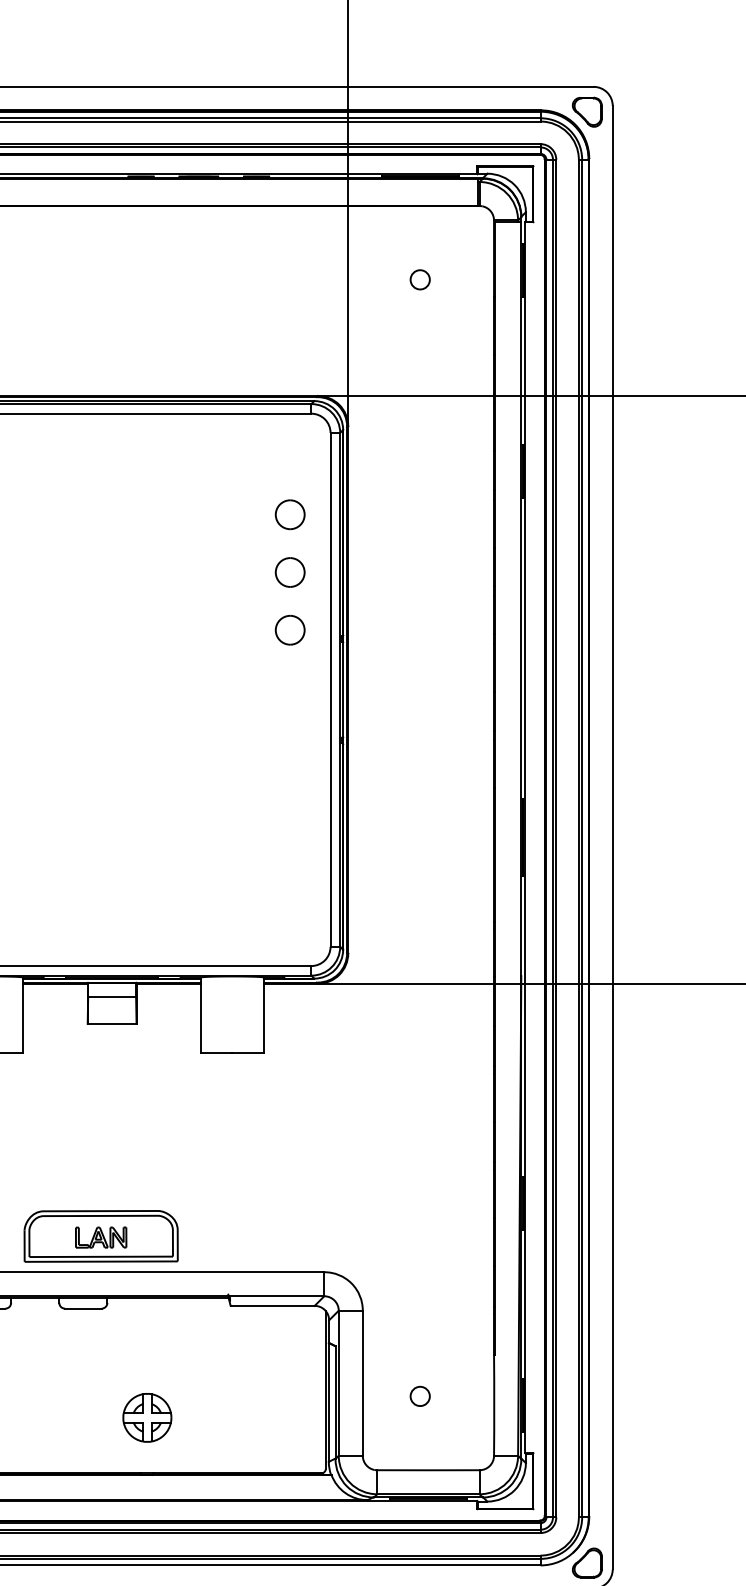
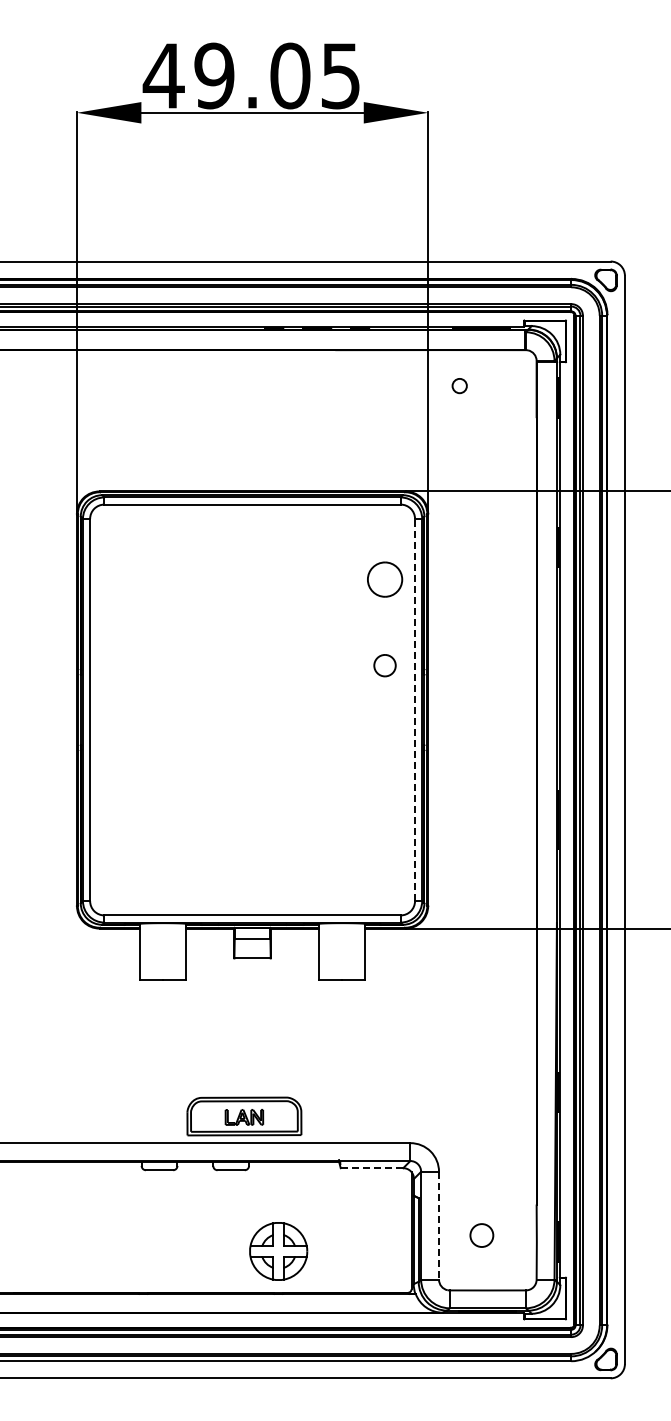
circle: (419, 280) -> (459, 386), moved
part: (289, 514) -> (384, 579), size x1.6
part: (289, 572) -> (384, 622), removed
line: (331, 689) -> (415, 709), solid -> dashed
line: (272, 1306) -> (371, 1168), solid -> dashed
line: (363, 1382) -> (439, 1225), solid -> dashed
circle: (419, 1396) -> (481, 1235), size x1.6
part: (146, 1417) -> (278, 1251), size x1.6

